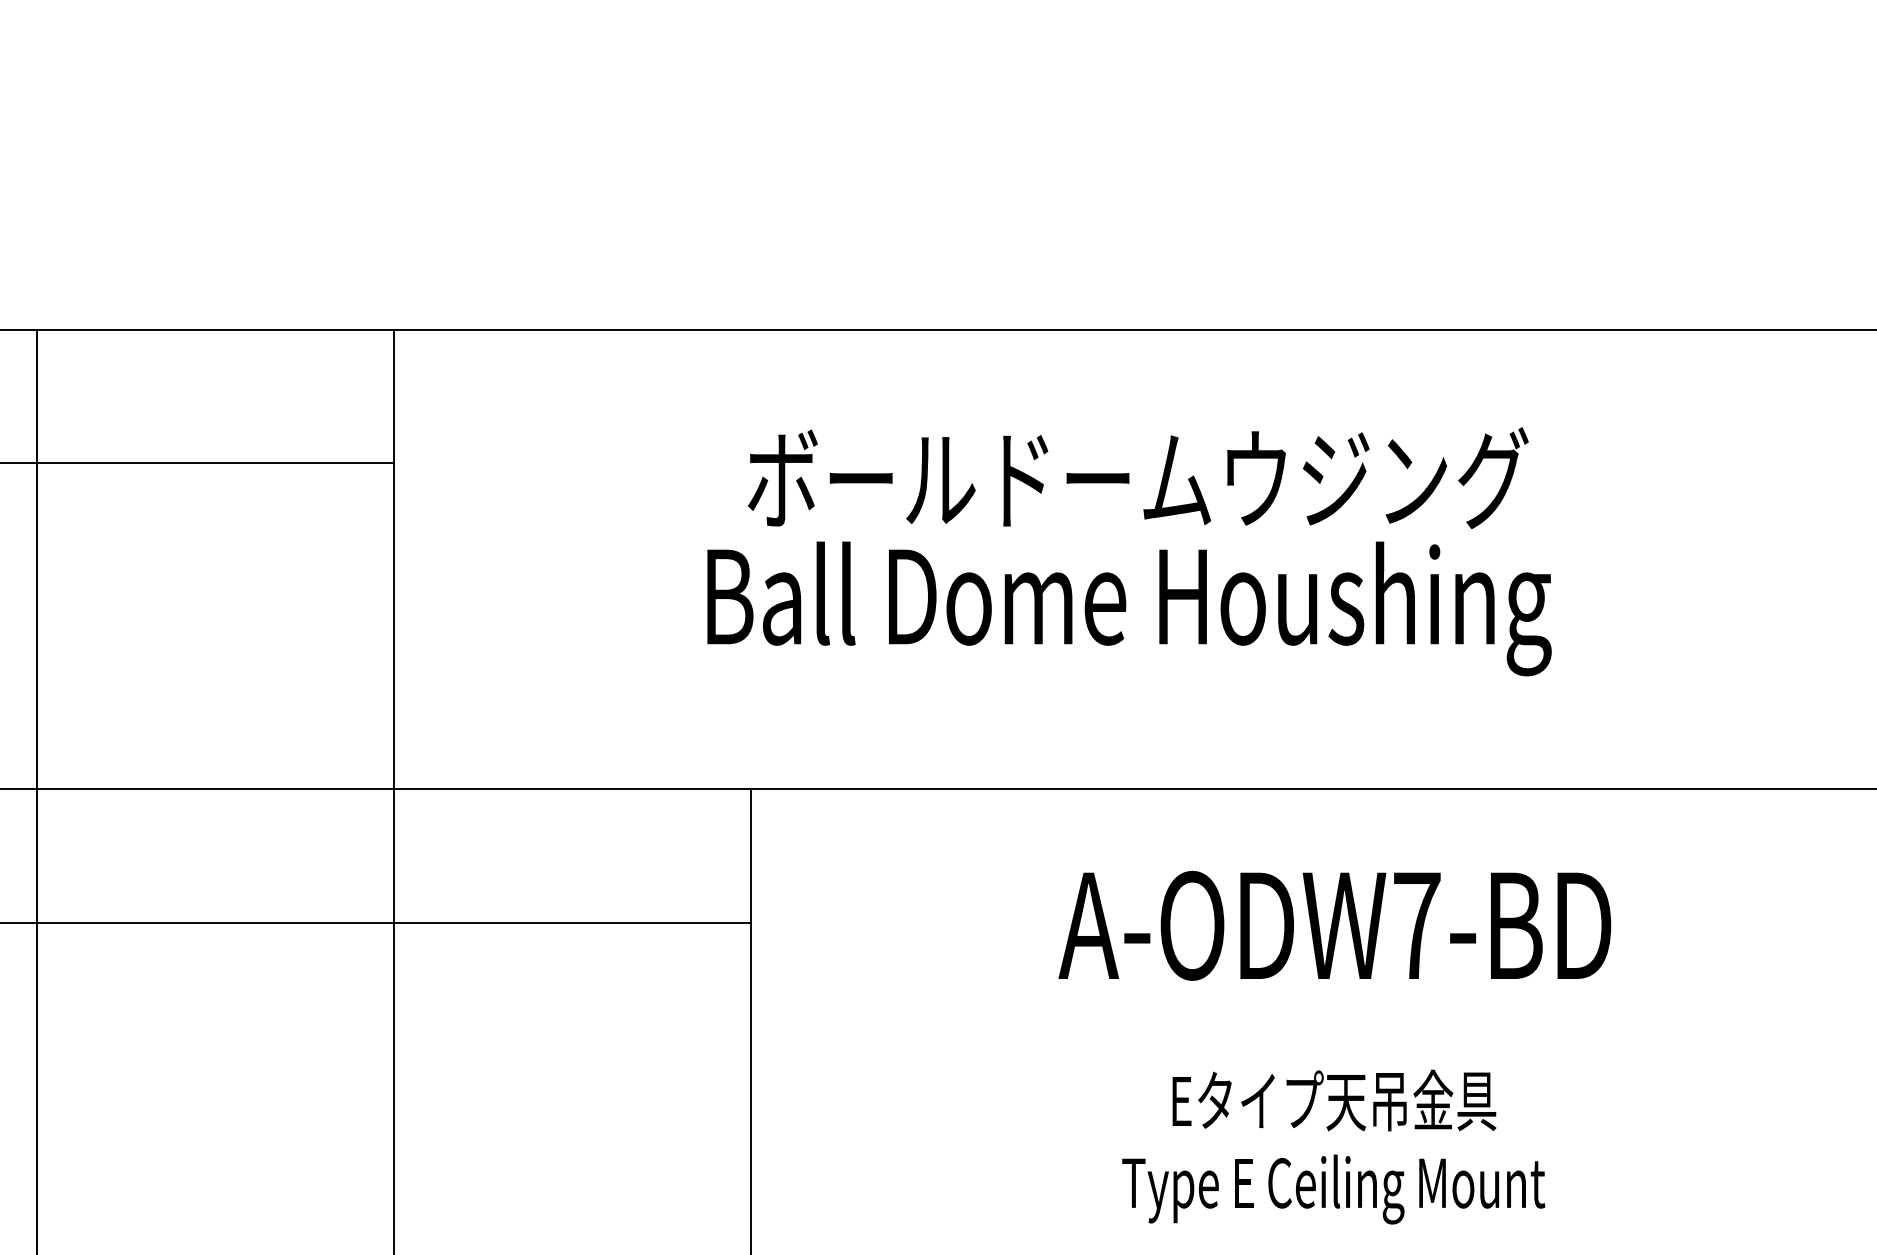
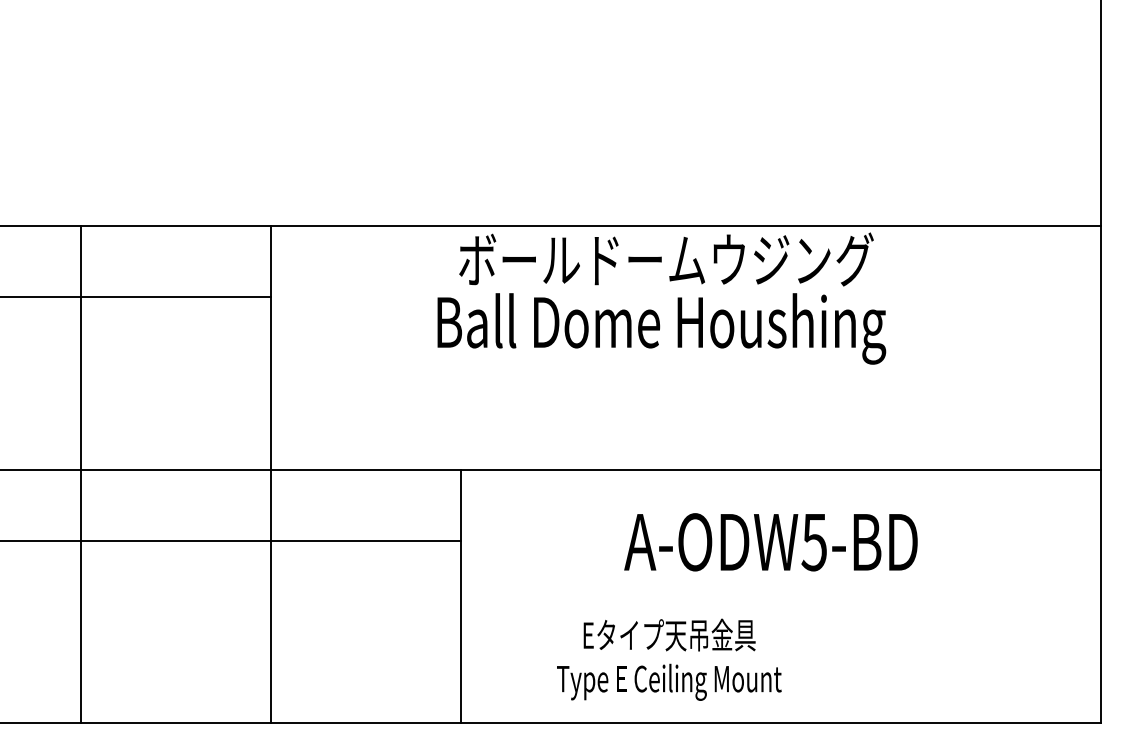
text: (1128, 551) -> (661, 298), moved
text: (1416, 926) -> (814, 542), A-ODW7-BD -> A-ODW5-BD
text: (1334, 1146) -> (669, 659), moved

